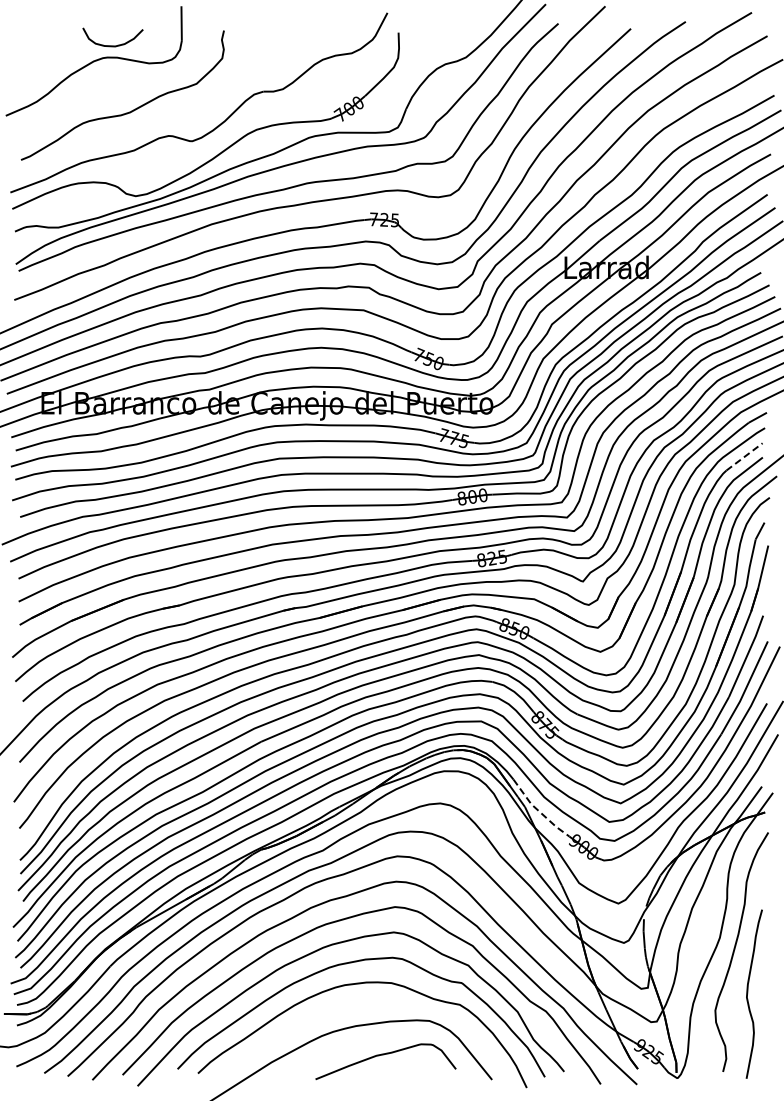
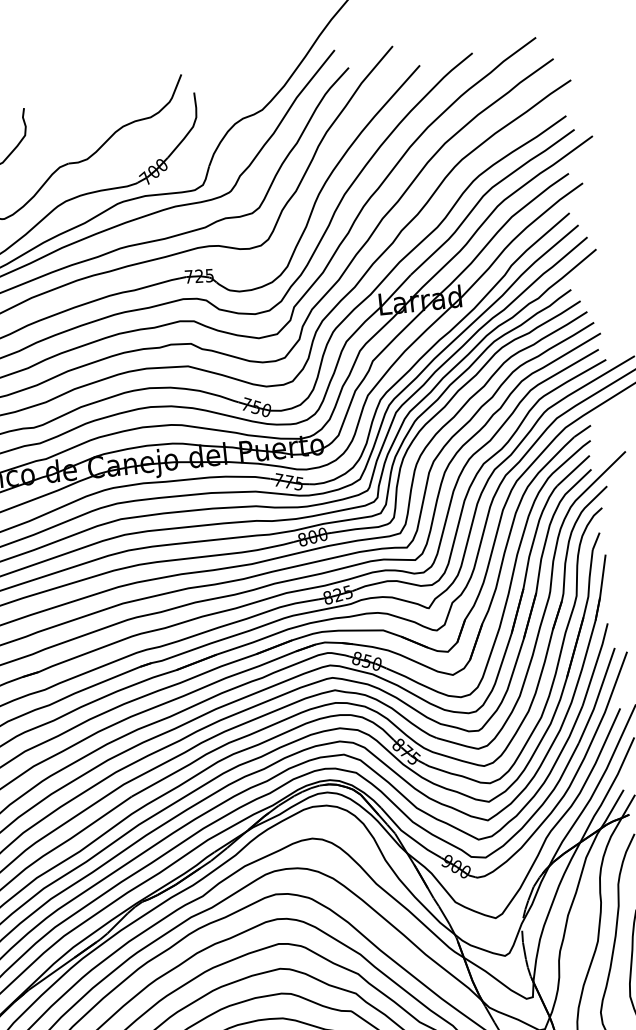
line: (744, 456) -> (573, 470), dashed -> solid
line: (538, 811) -> (408, 836), dashed -> solid

